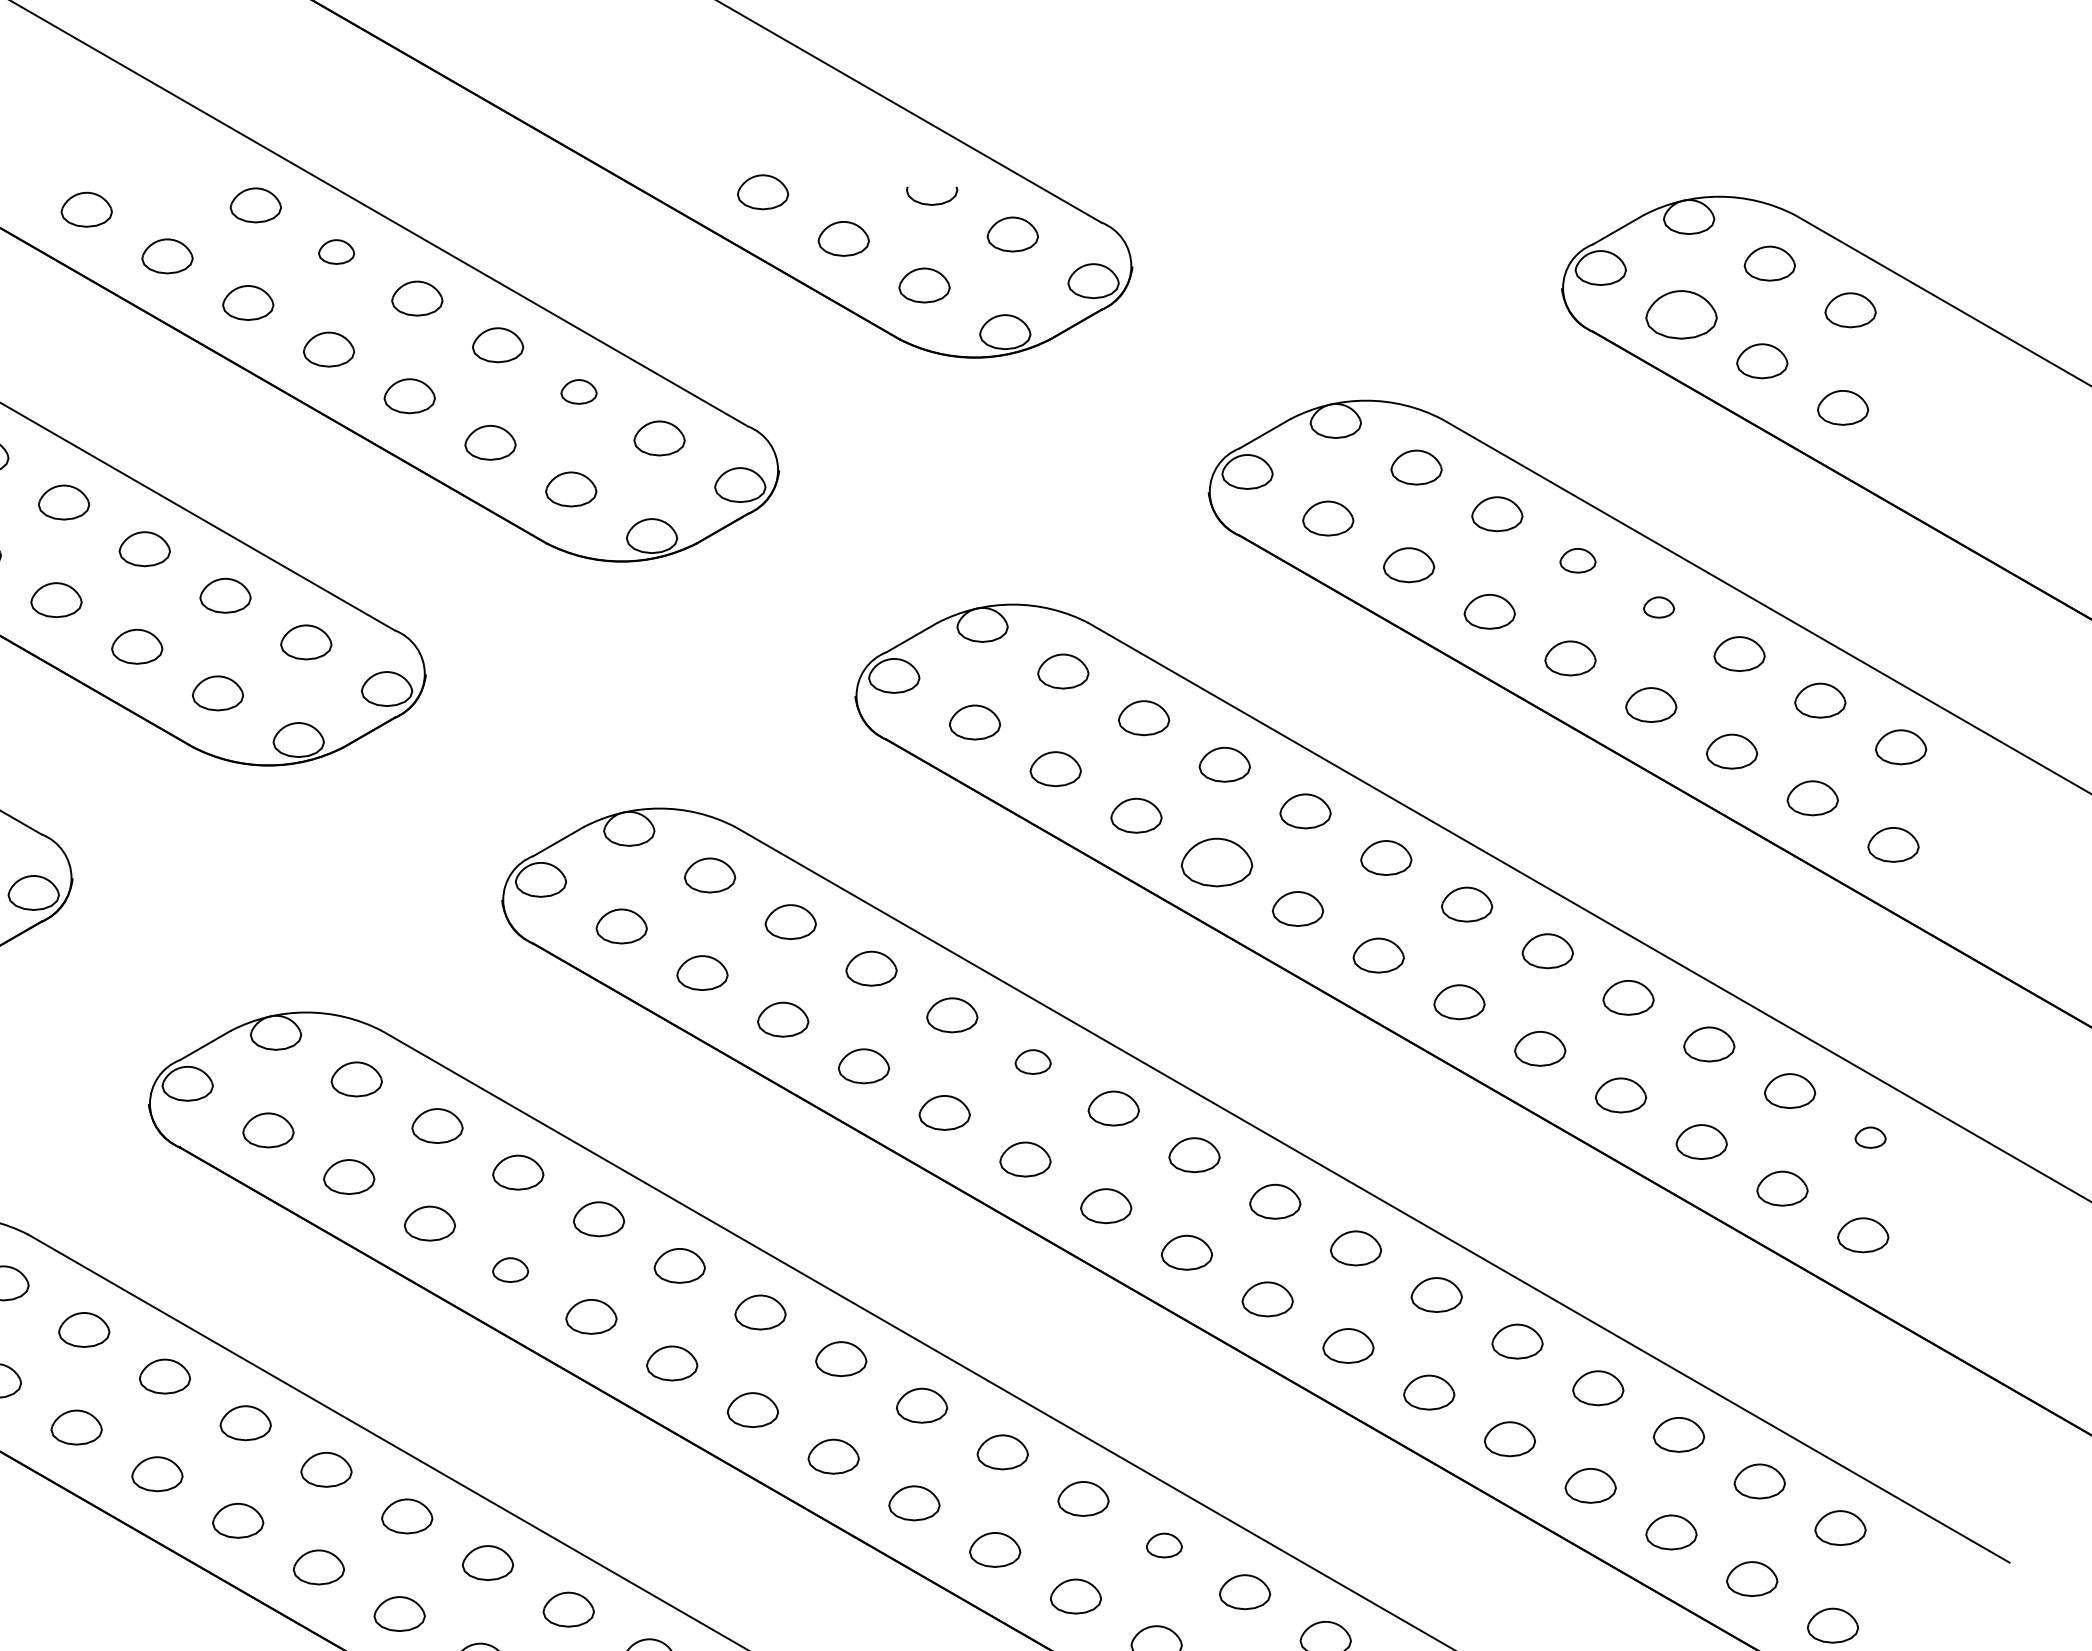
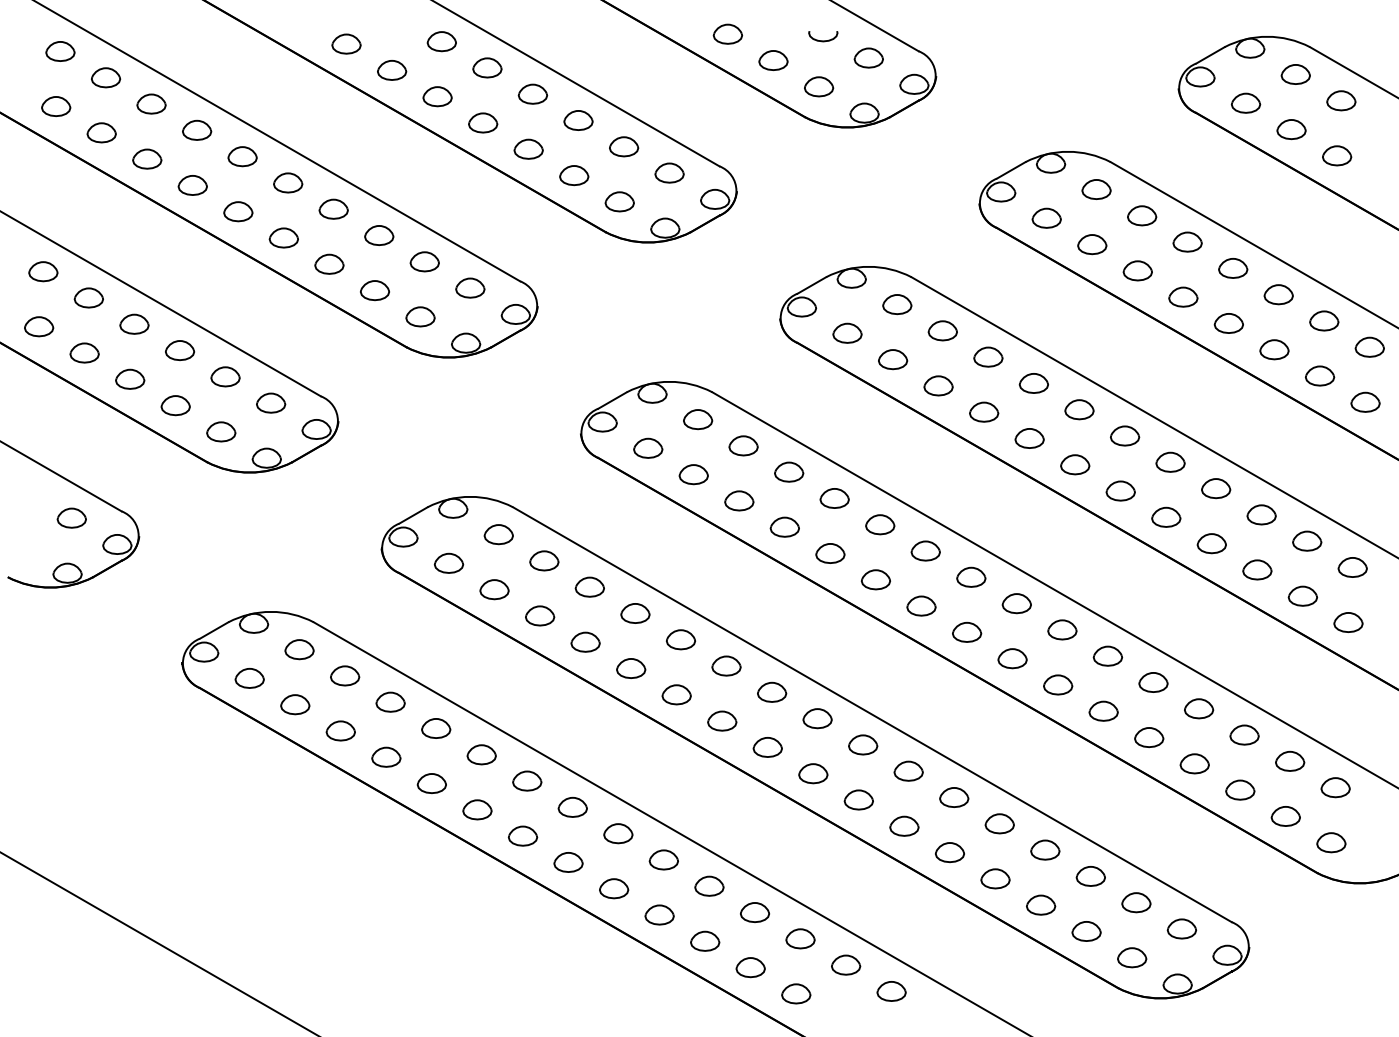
part: (336, 251) -> (487, 67), size x1.43
part: (1680, 313) -> (1245, 102), size x0.71
part: (579, 391) -> (624, 146), size x1.43
part: (1577, 559) -> (1187, 241), size x1.43
part: (1659, 607) -> (1233, 268), size x1.67
part: (1217, 861) -> (984, 411), size x0.71
part: (1033, 1061) -> (880, 524), size x1.43
part: (1870, 1137) -> (1352, 567), size x1.67
part: (510, 1268) -> (585, 641), size x1.43
part: (1164, 1545) -> (954, 797), size x1.43

